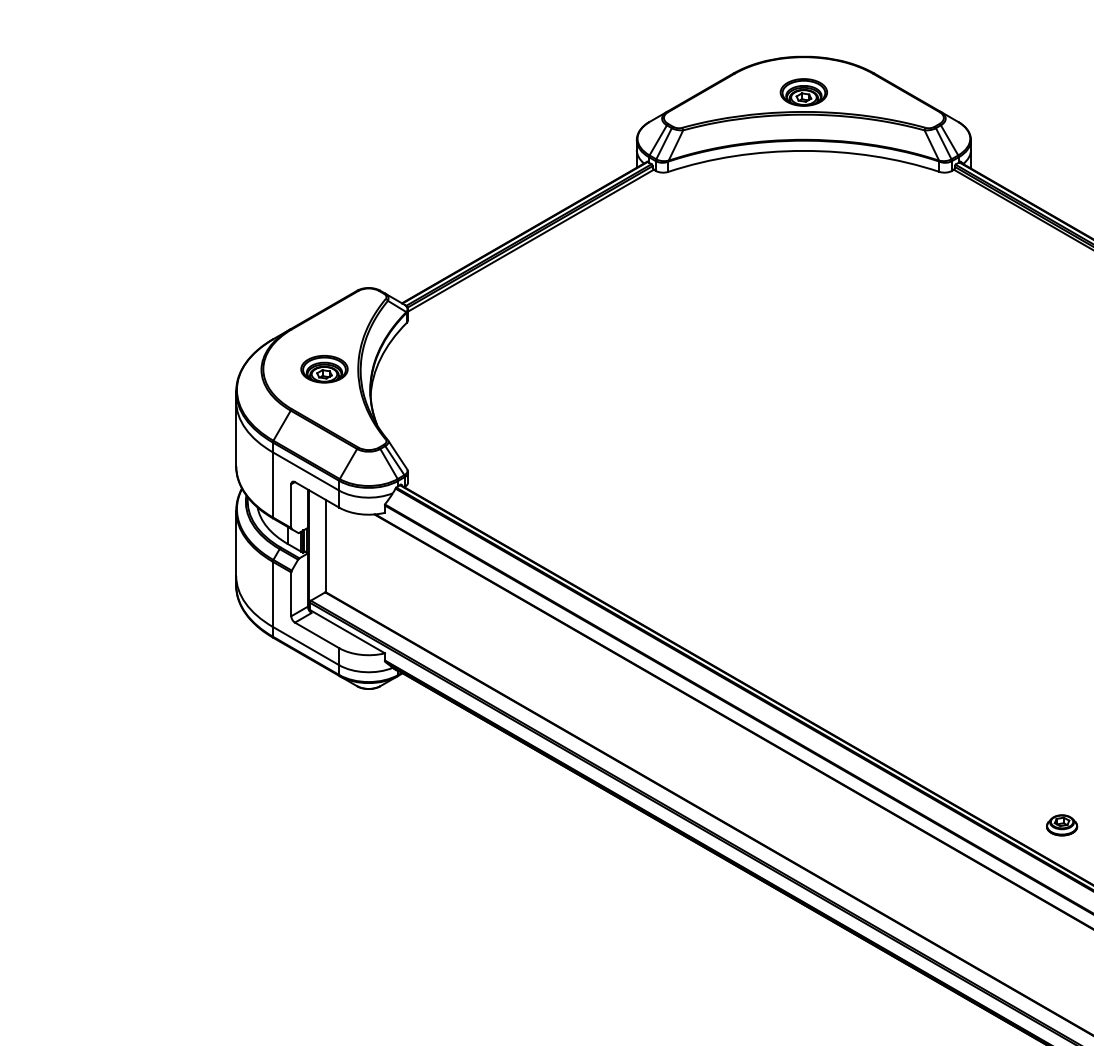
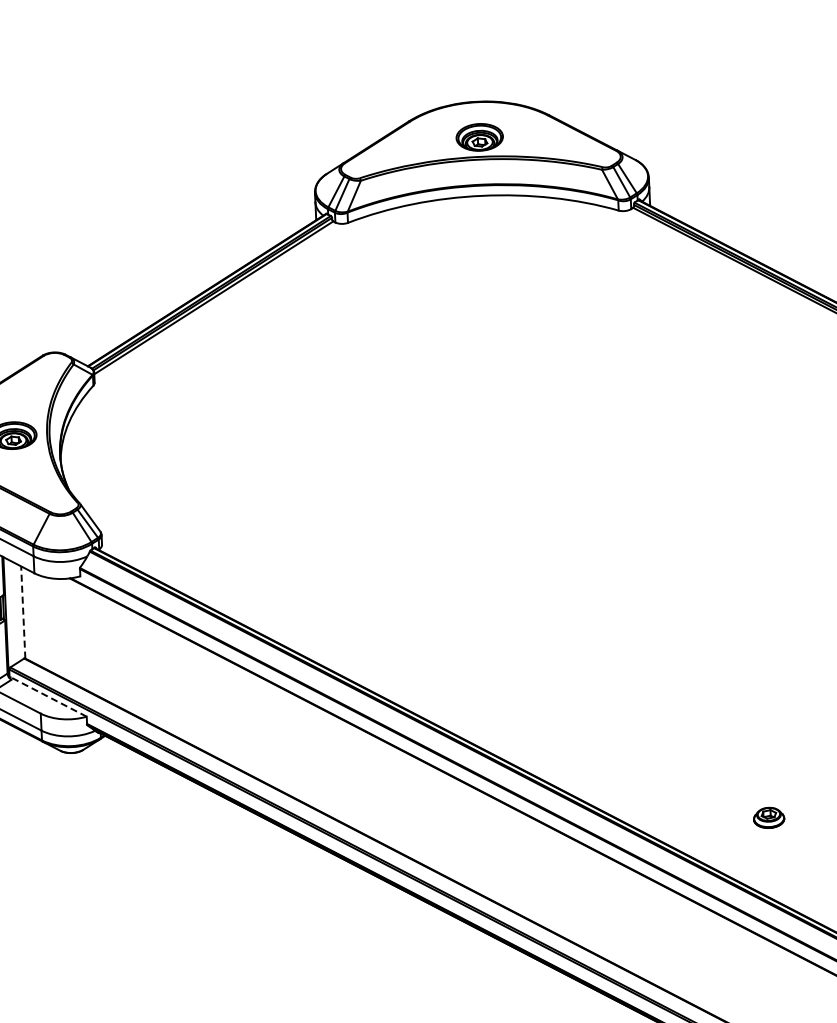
line: (326, 545) -> (23, 611), solid -> dashed
line: (347, 631) -> (48, 696), solid -> dashed
part: (1062, 825) -> (769, 817), moved

